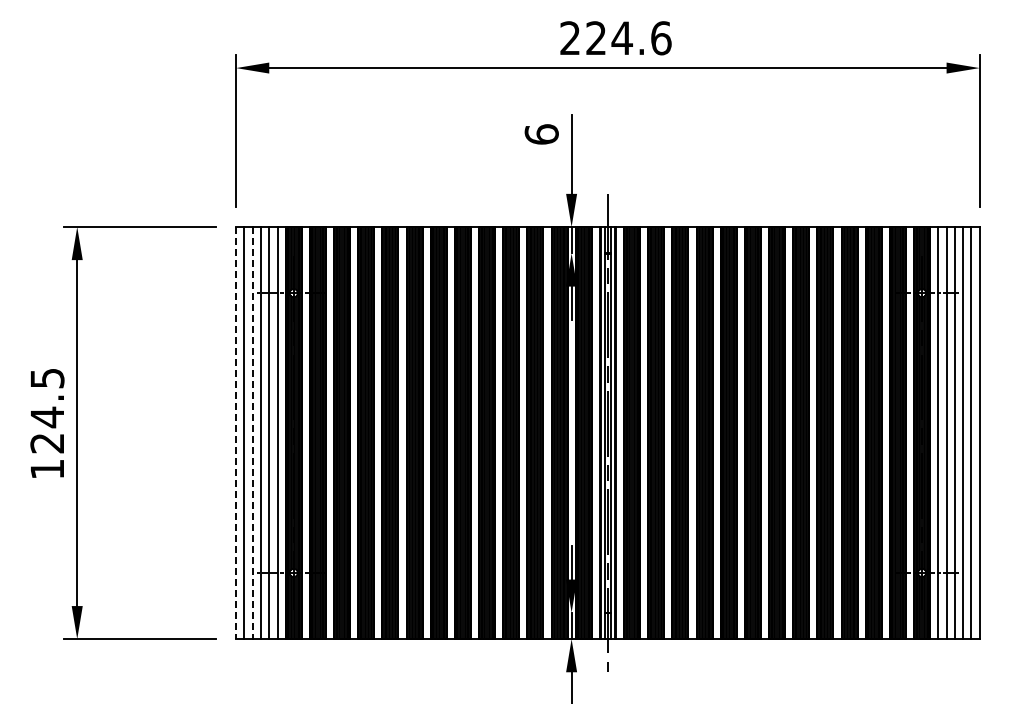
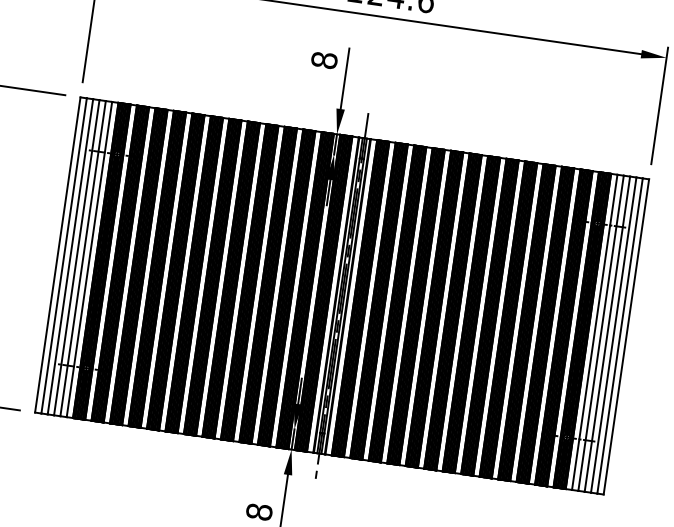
text: (541, 134) -> (324, 60), 6 -> 8
line: (236, 433) -> (58, 255), dashed -> solid
line: (252, 433) -> (70, 257), dashed -> solid

